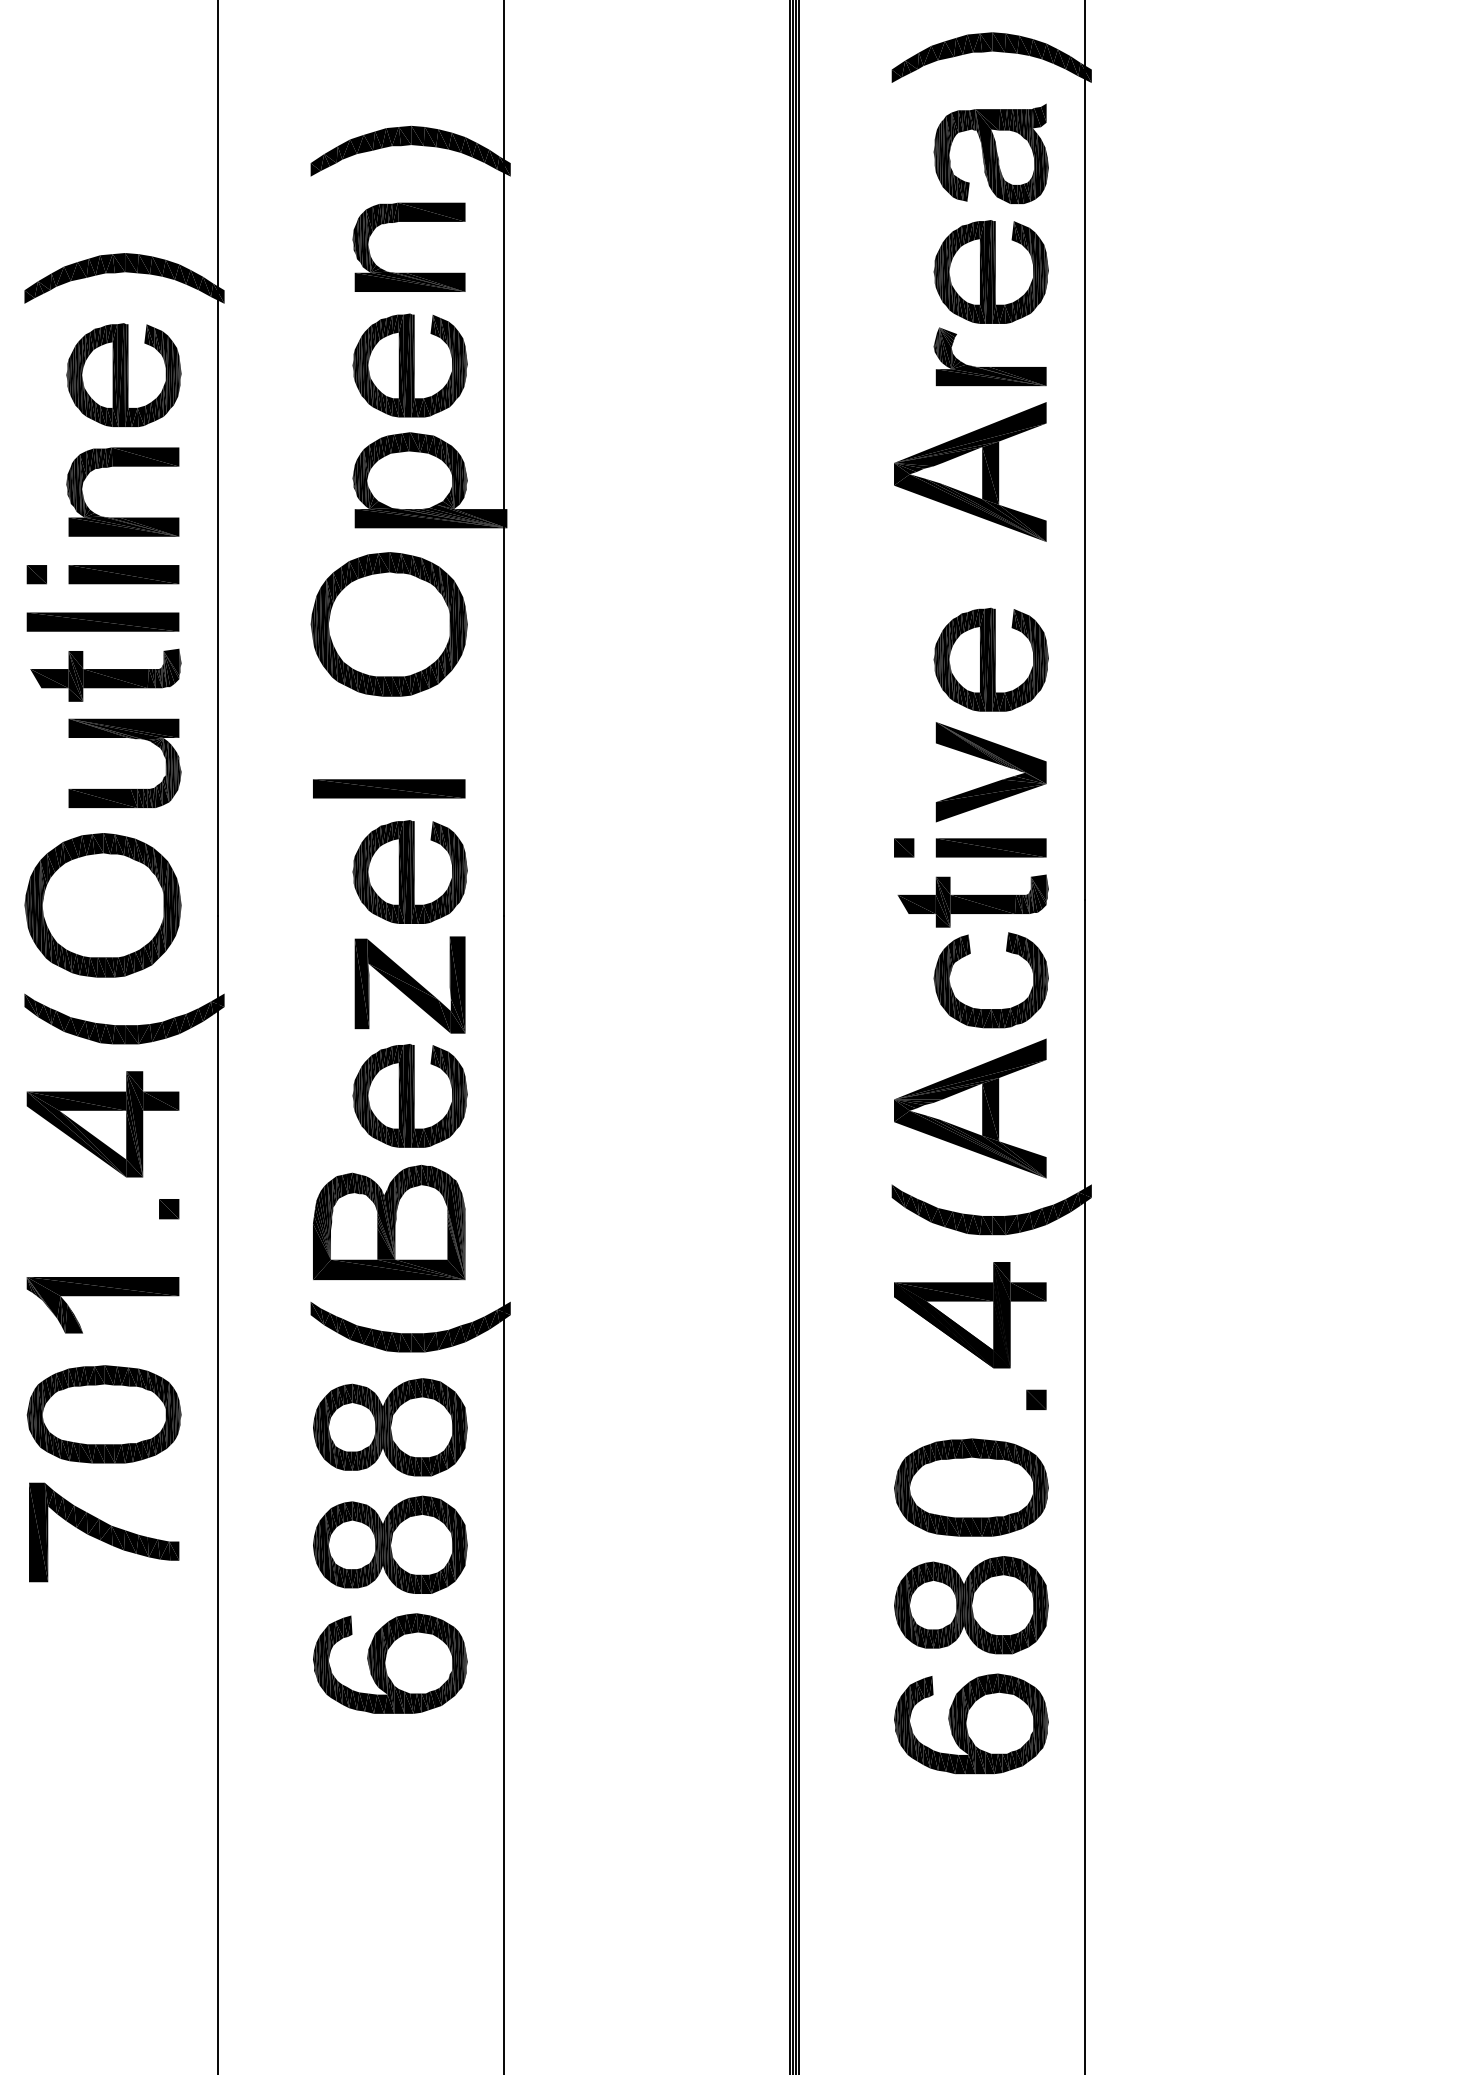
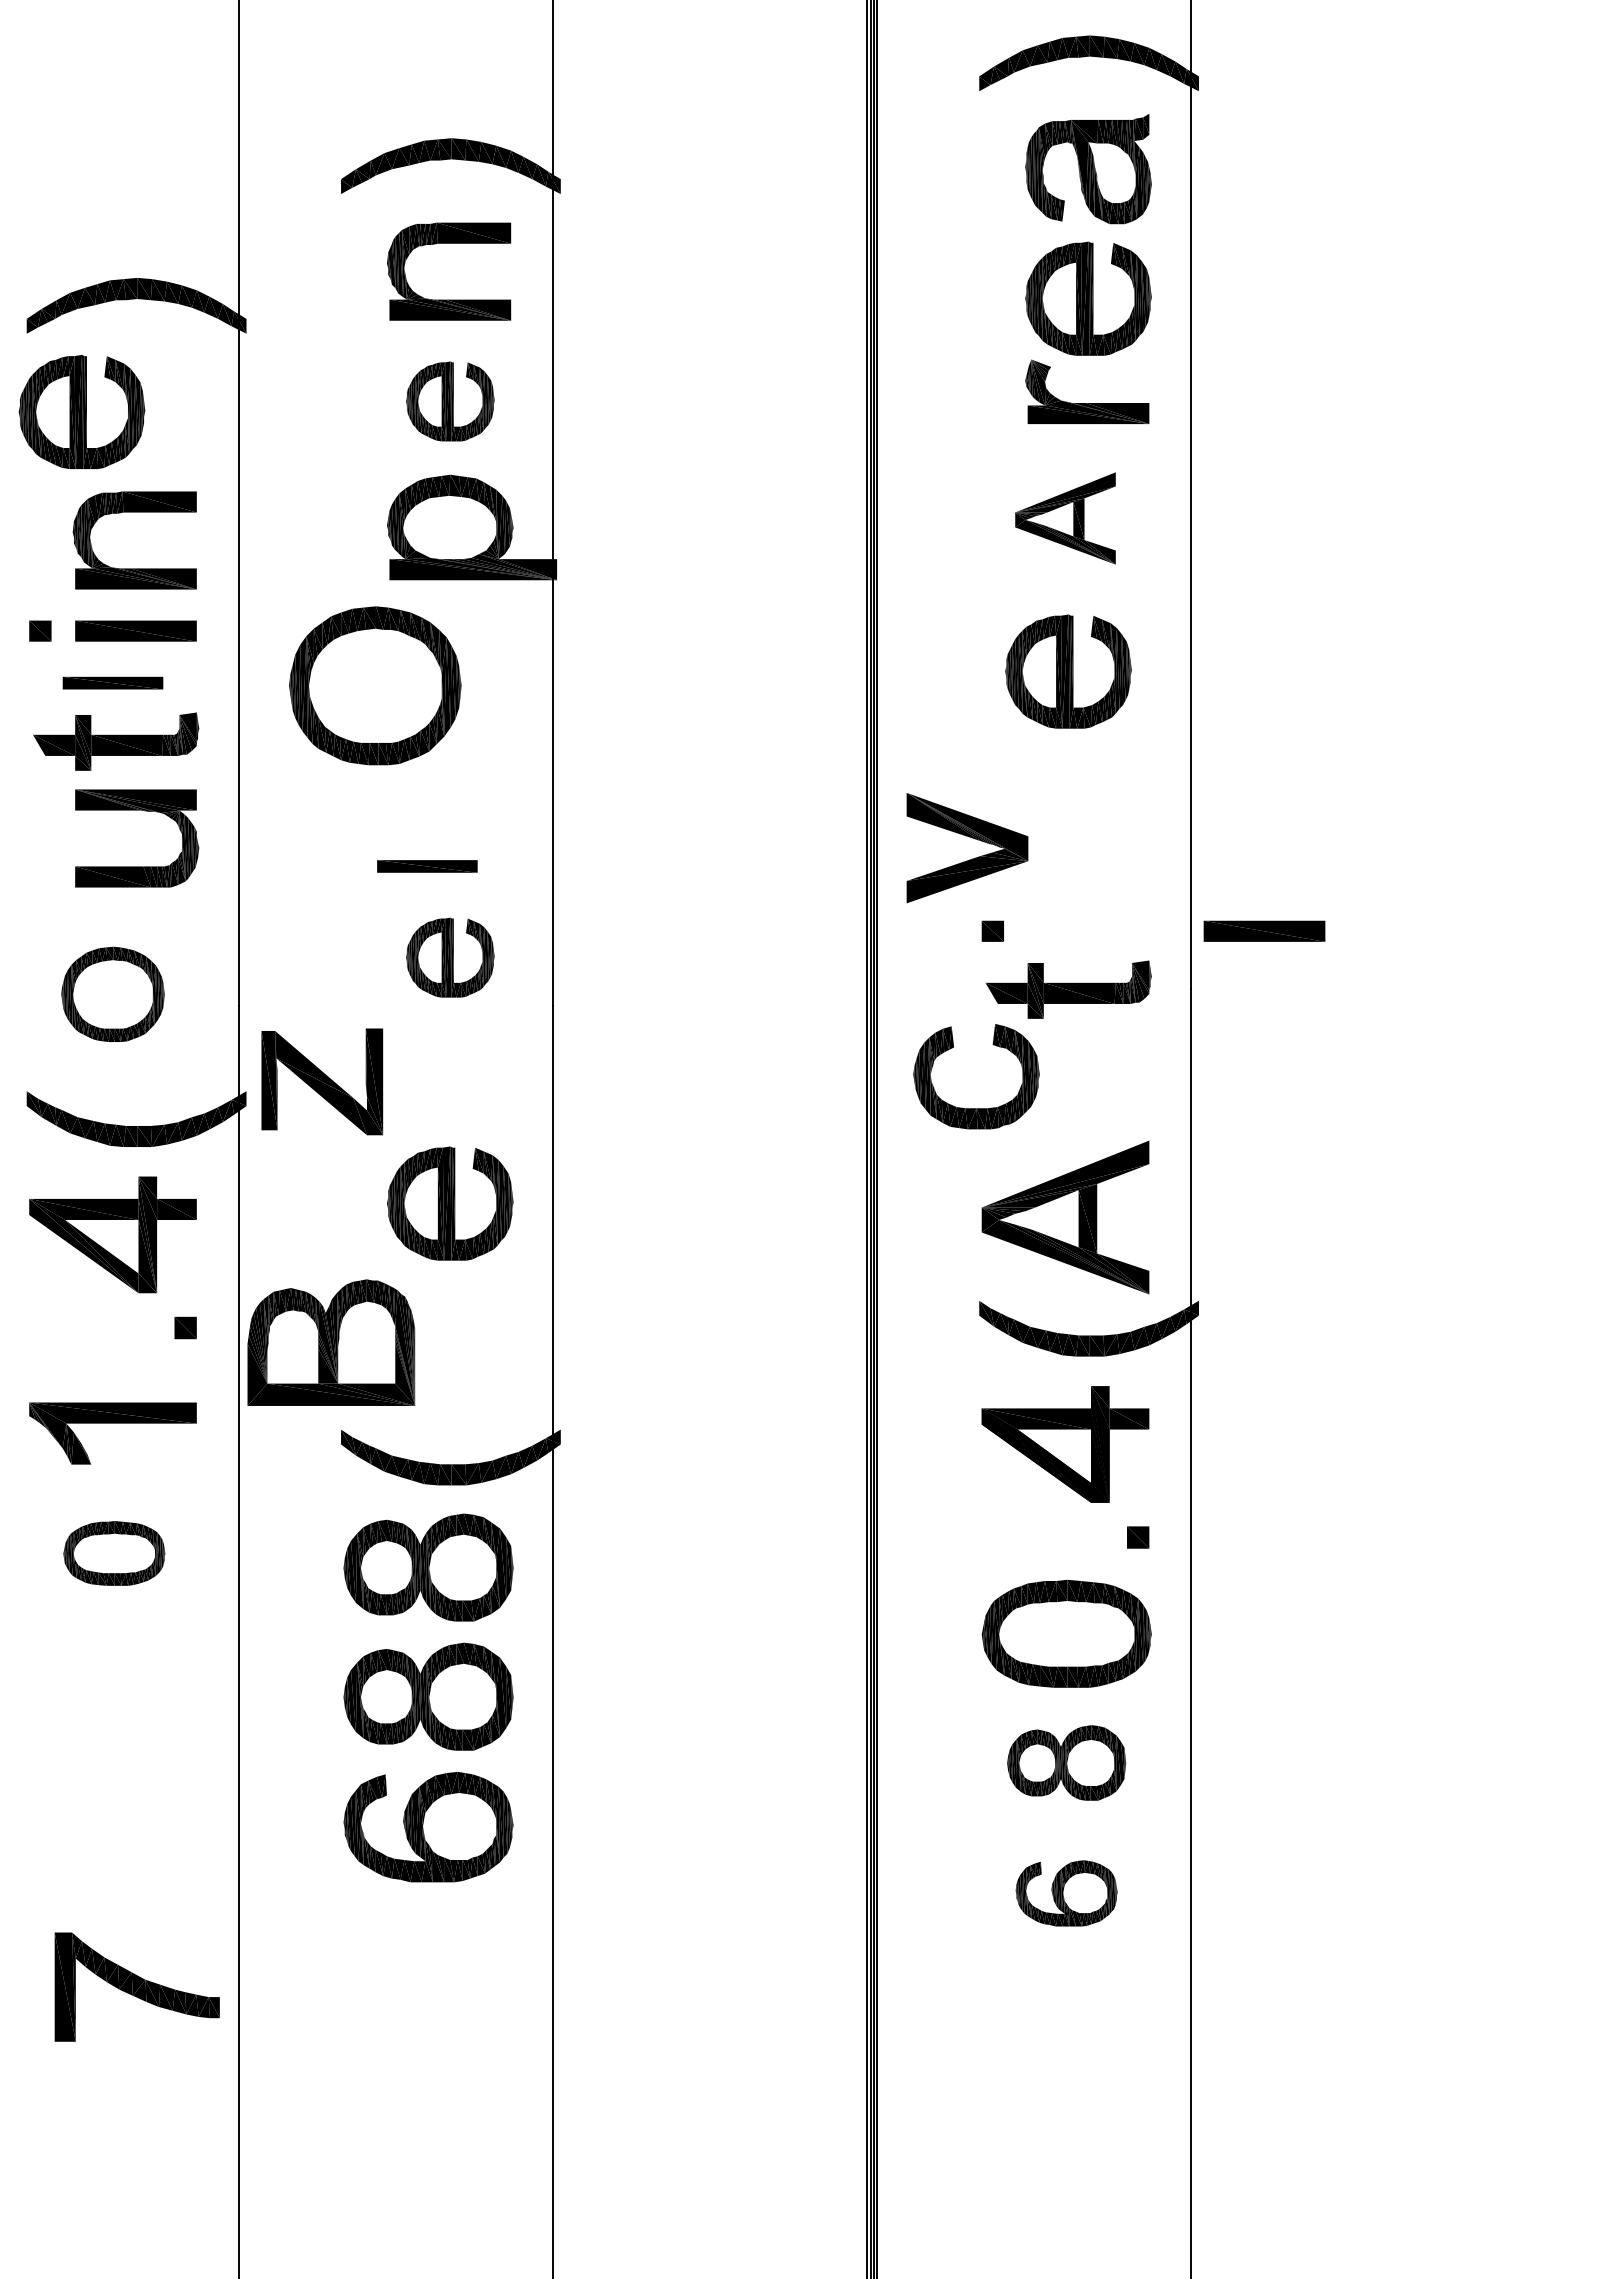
part: (410, 365) -> (450, 401), size x0.7
part: (123, 375) -> (81, 412), moved
part: (970, 472) -> (1065, 518), size x0.6
part: (102, 621) -> (112, 682), size x0.6
part: (389, 624) -> (375, 685), moved
part: (991, 659) -> (1068, 671), moved
part: (993, 762) -> (969, 837), moved
part: (389, 788) -> (427, 866), size x0.6
part: (991, 847) -> (1264, 930), moved
part: (410, 871) -> (450, 957), size x0.7
part: (102, 905) -> (112, 994), size x0.6
part: (410, 984) -> (322, 1081), moved
part: (991, 1009) -> (976, 1108), moved
part: (389, 1222) -> (331, 1342), moved
part: (104, 1414) -> (114, 1553), size x0.6
part: (103, 1531) -> (136, 1986), moved
part: (971, 1604) -> (1066, 1762), size x0.7
part: (971, 1724) -> (1066, 1893), size x0.6

